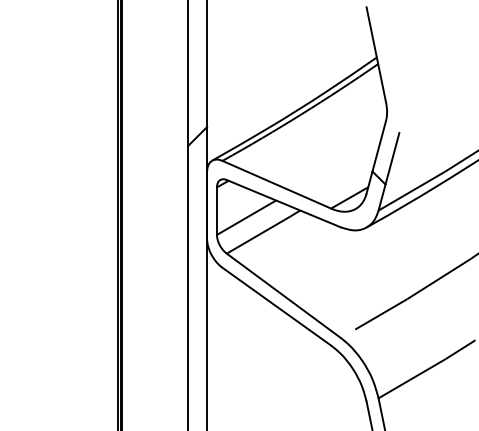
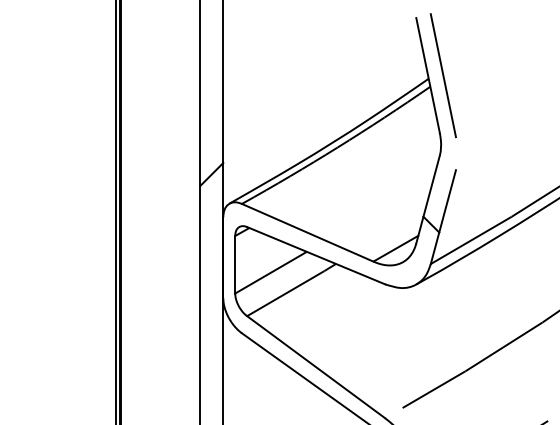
line: (388, 54) -> (442, 75), added

